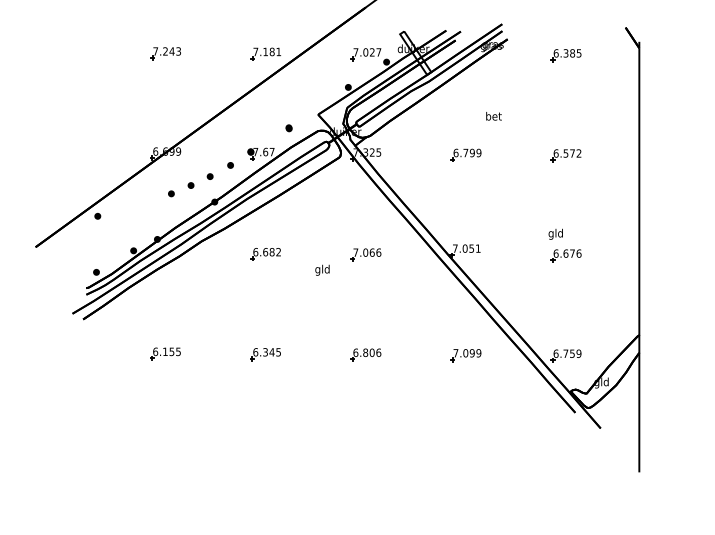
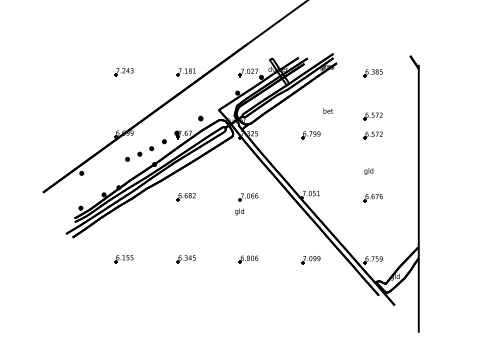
part: (564, 124) -> (372, 116), added
text: (555, 234) -> (368, 171), moved
text: (322, 269) -> (239, 211), moved

